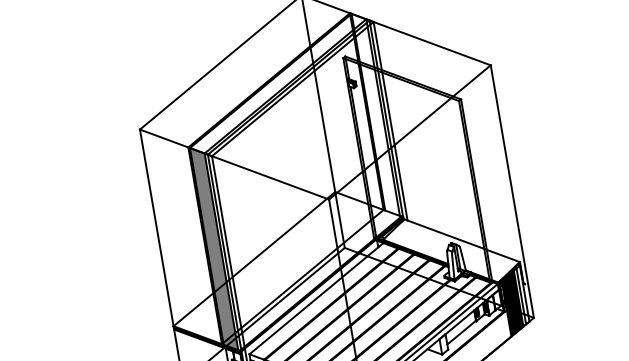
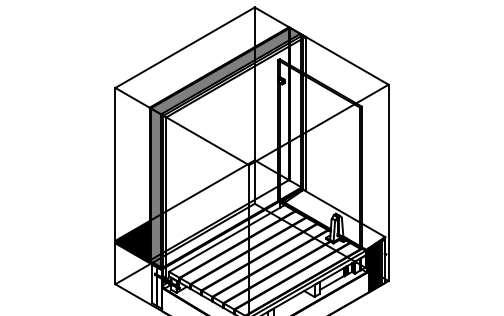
fill: (277, 82) -> (225, 70), added
fill: (195, 322) -> (132, 240), added

